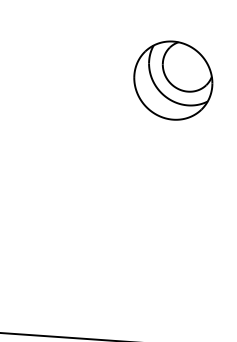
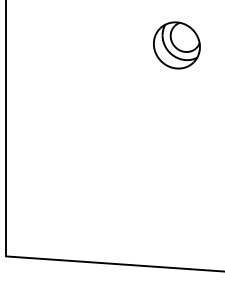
part: (172, 80) -> (176, 45), size x0.7

